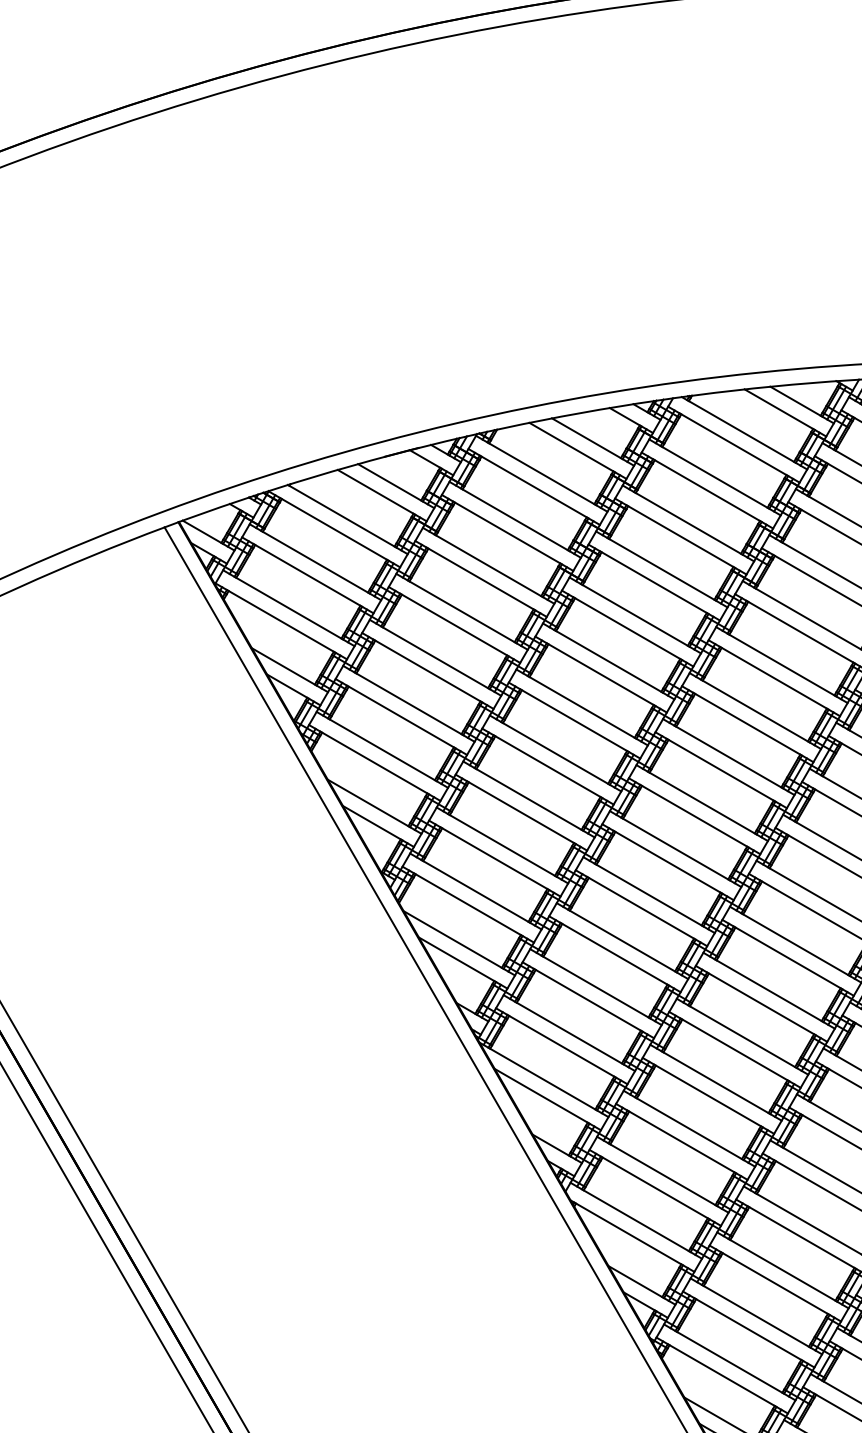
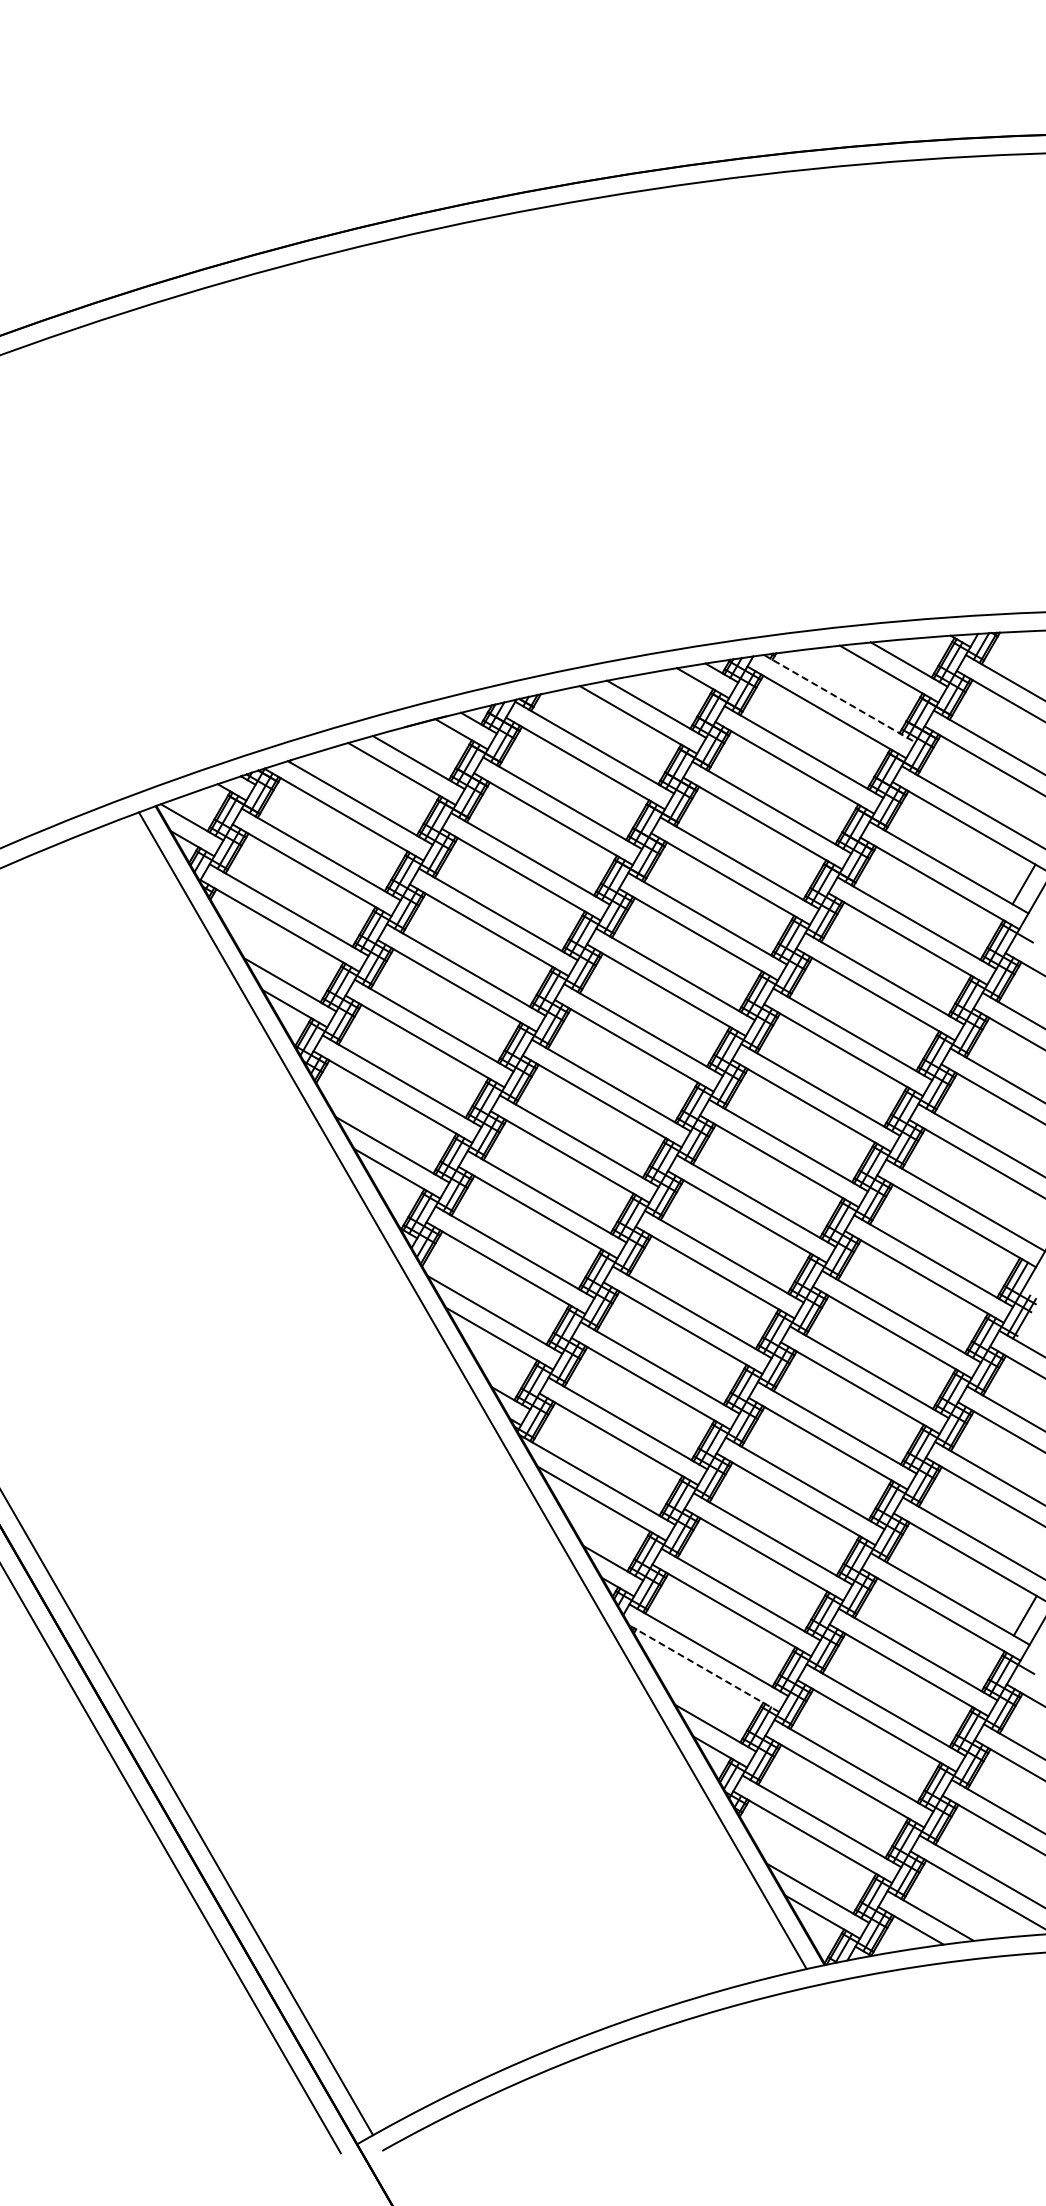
line: (745, 433) -> (840, 698), solid -> dashed
line: (631, 1235) -> (703, 1668), solid -> dashed

